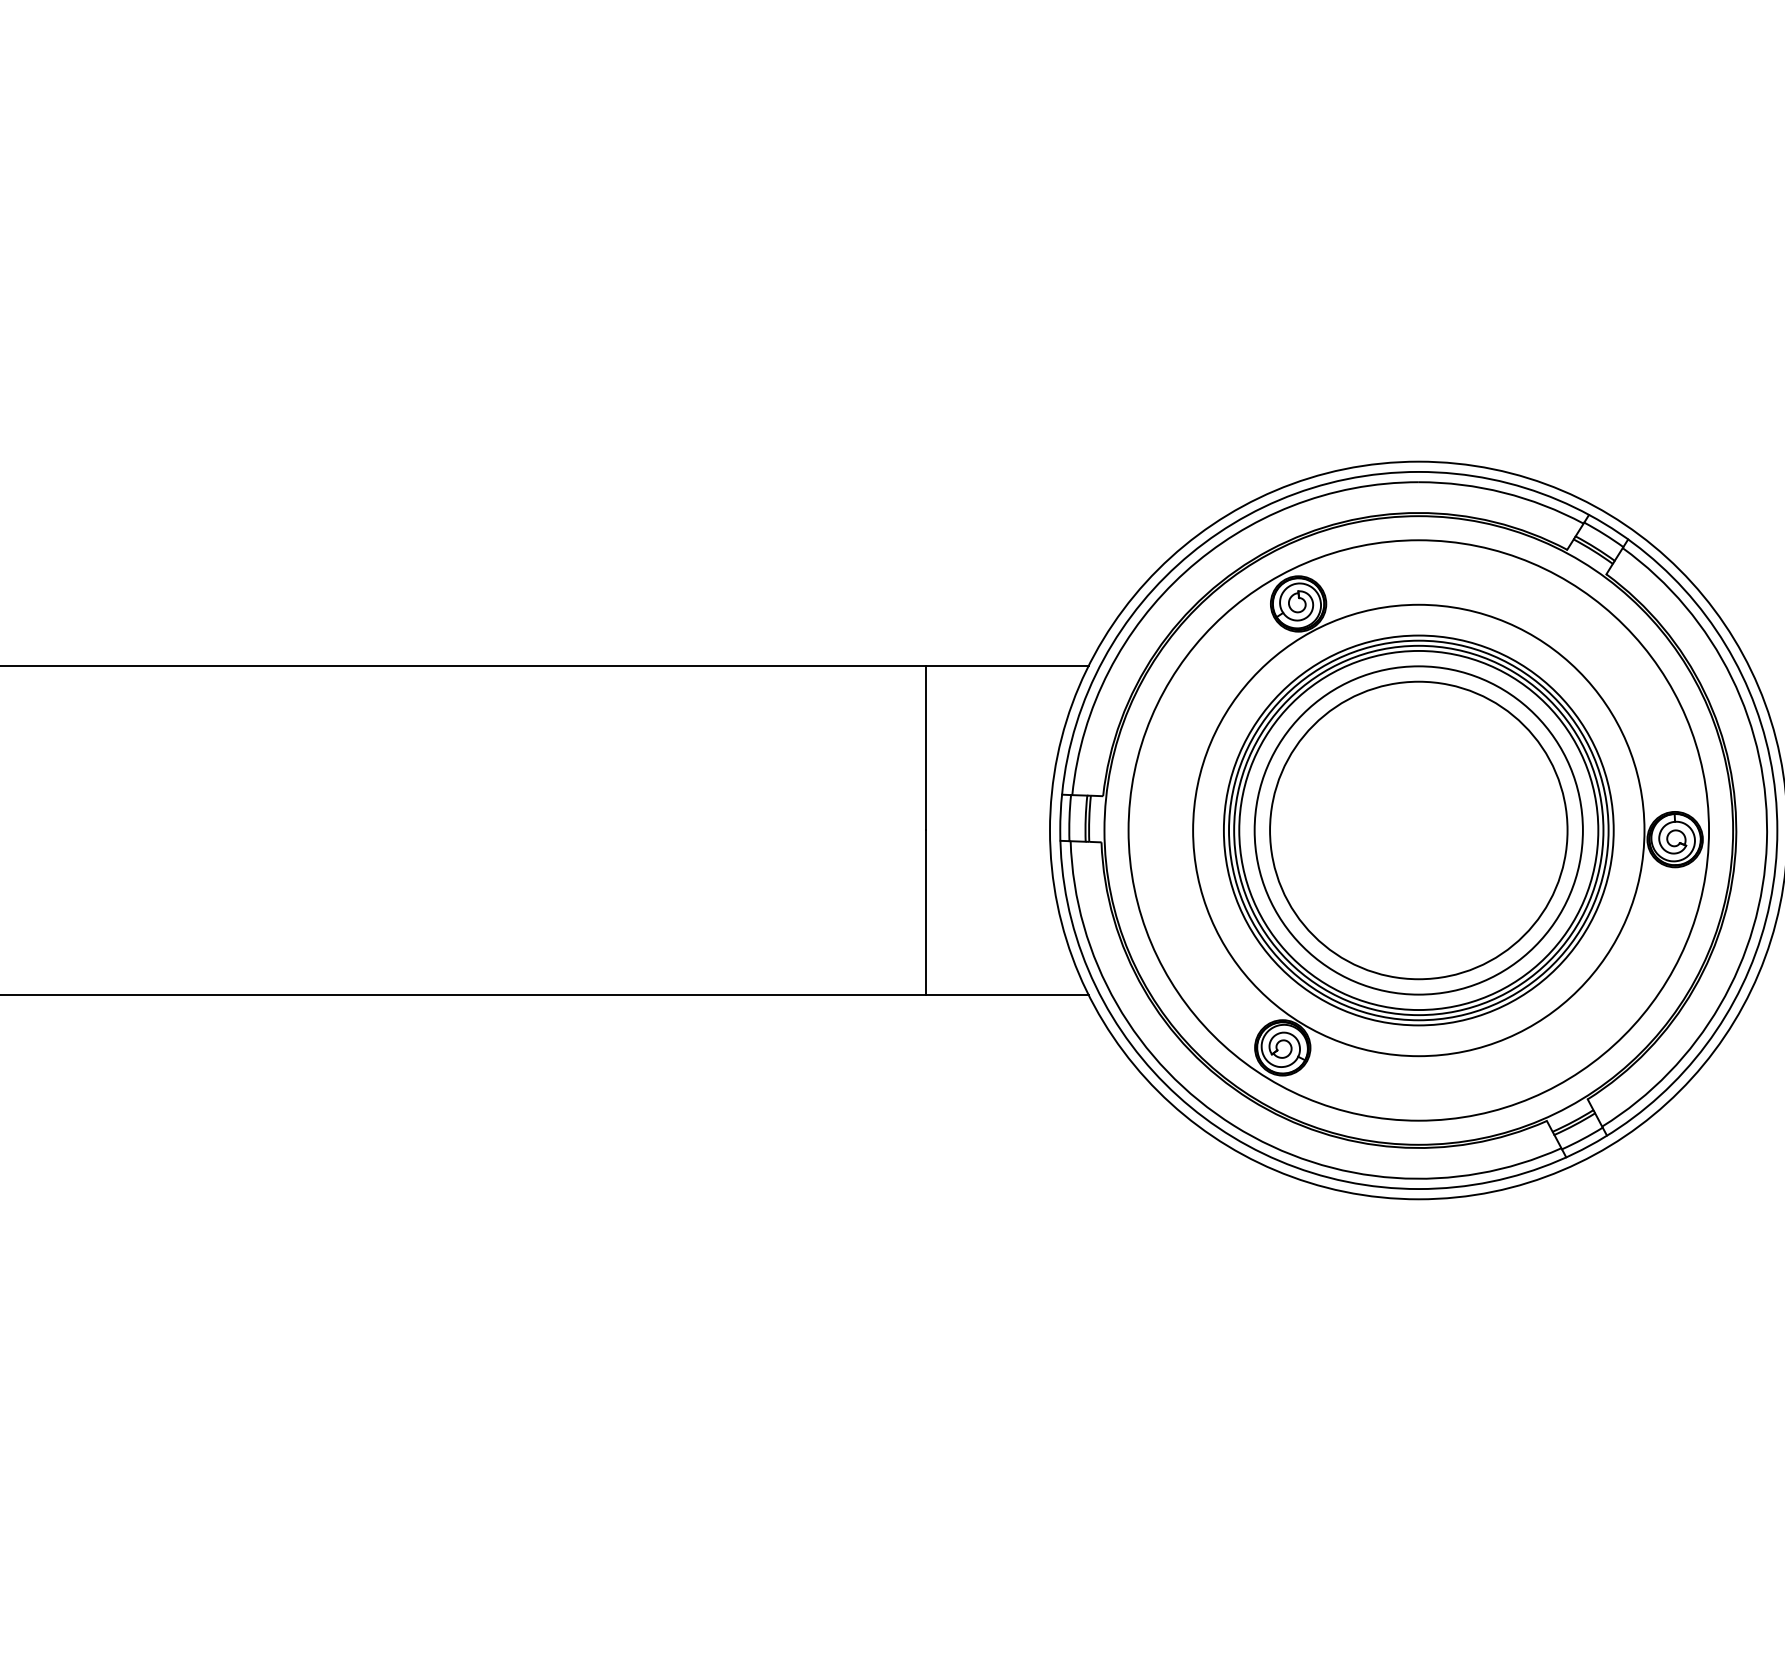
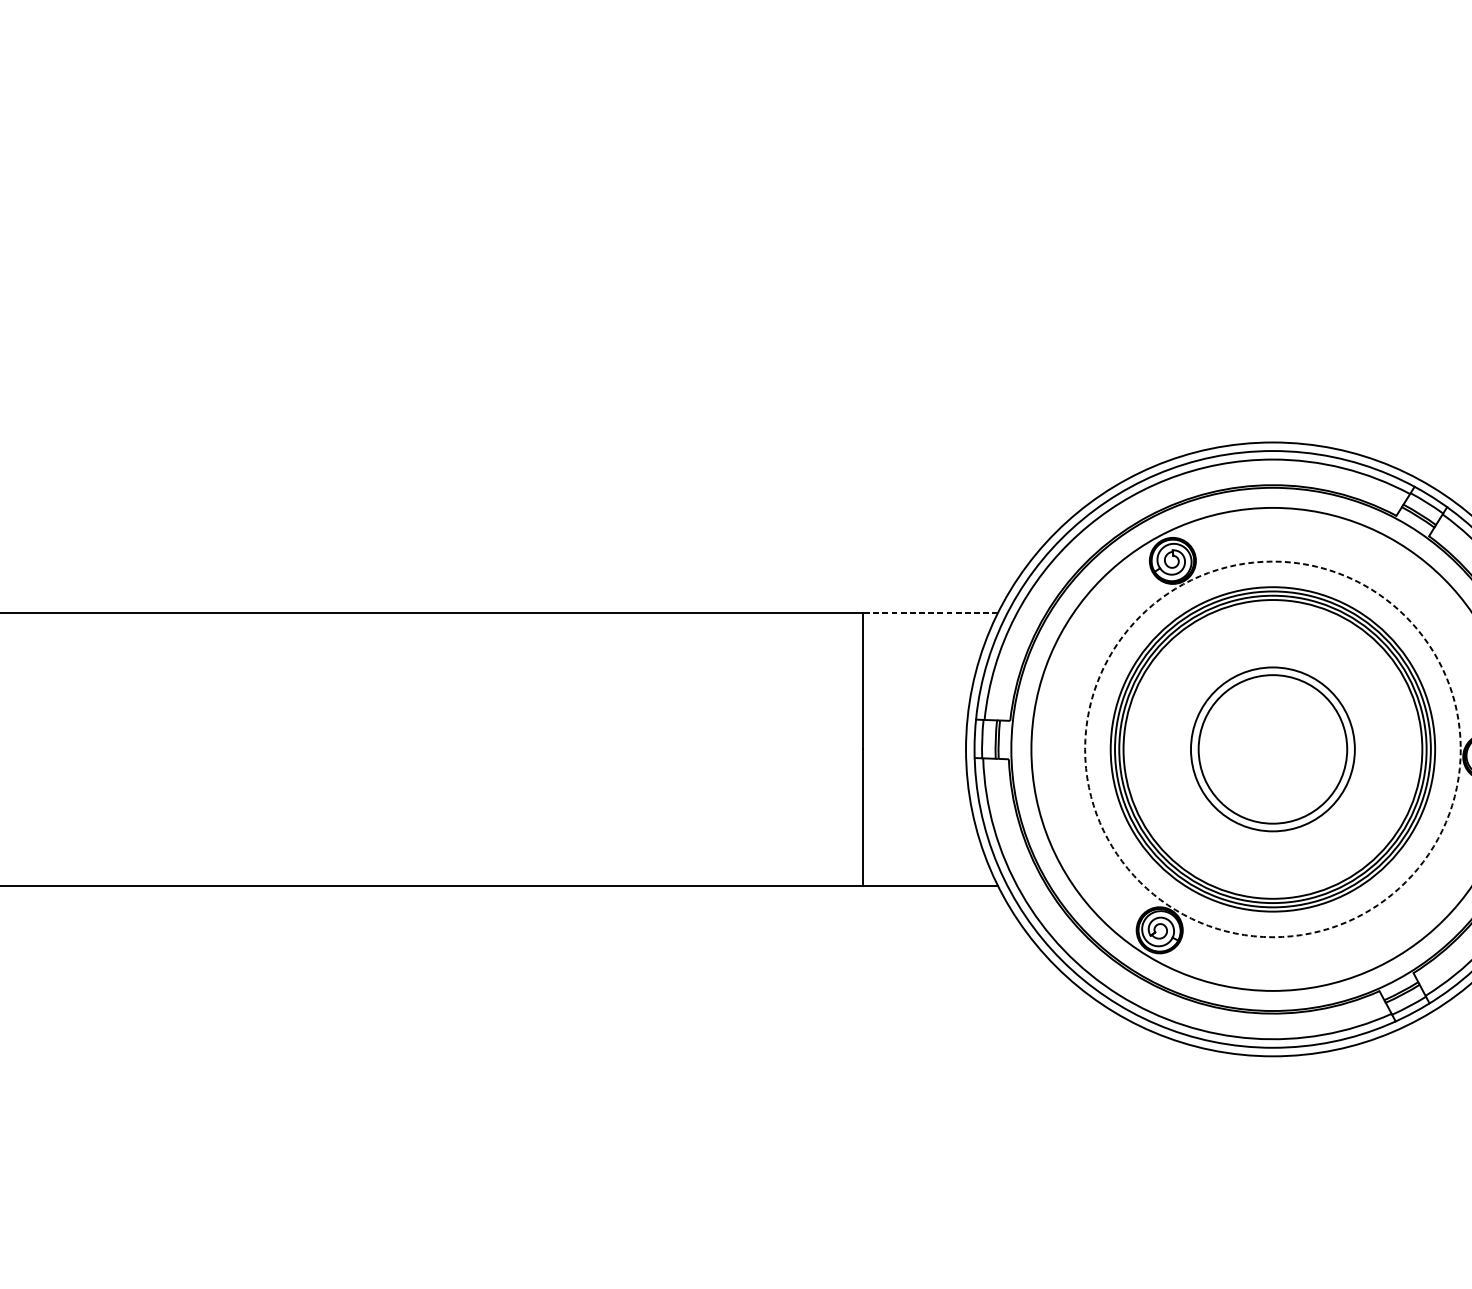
line: (1006, 666) -> (929, 612), solid -> dashed
circle: (1418, 830) -> (1272, 749), size x0.6
circle: (1418, 830) -> (1272, 749), size x0.6
circle: (1418, 830) -> (1272, 749), solid -> dashed

